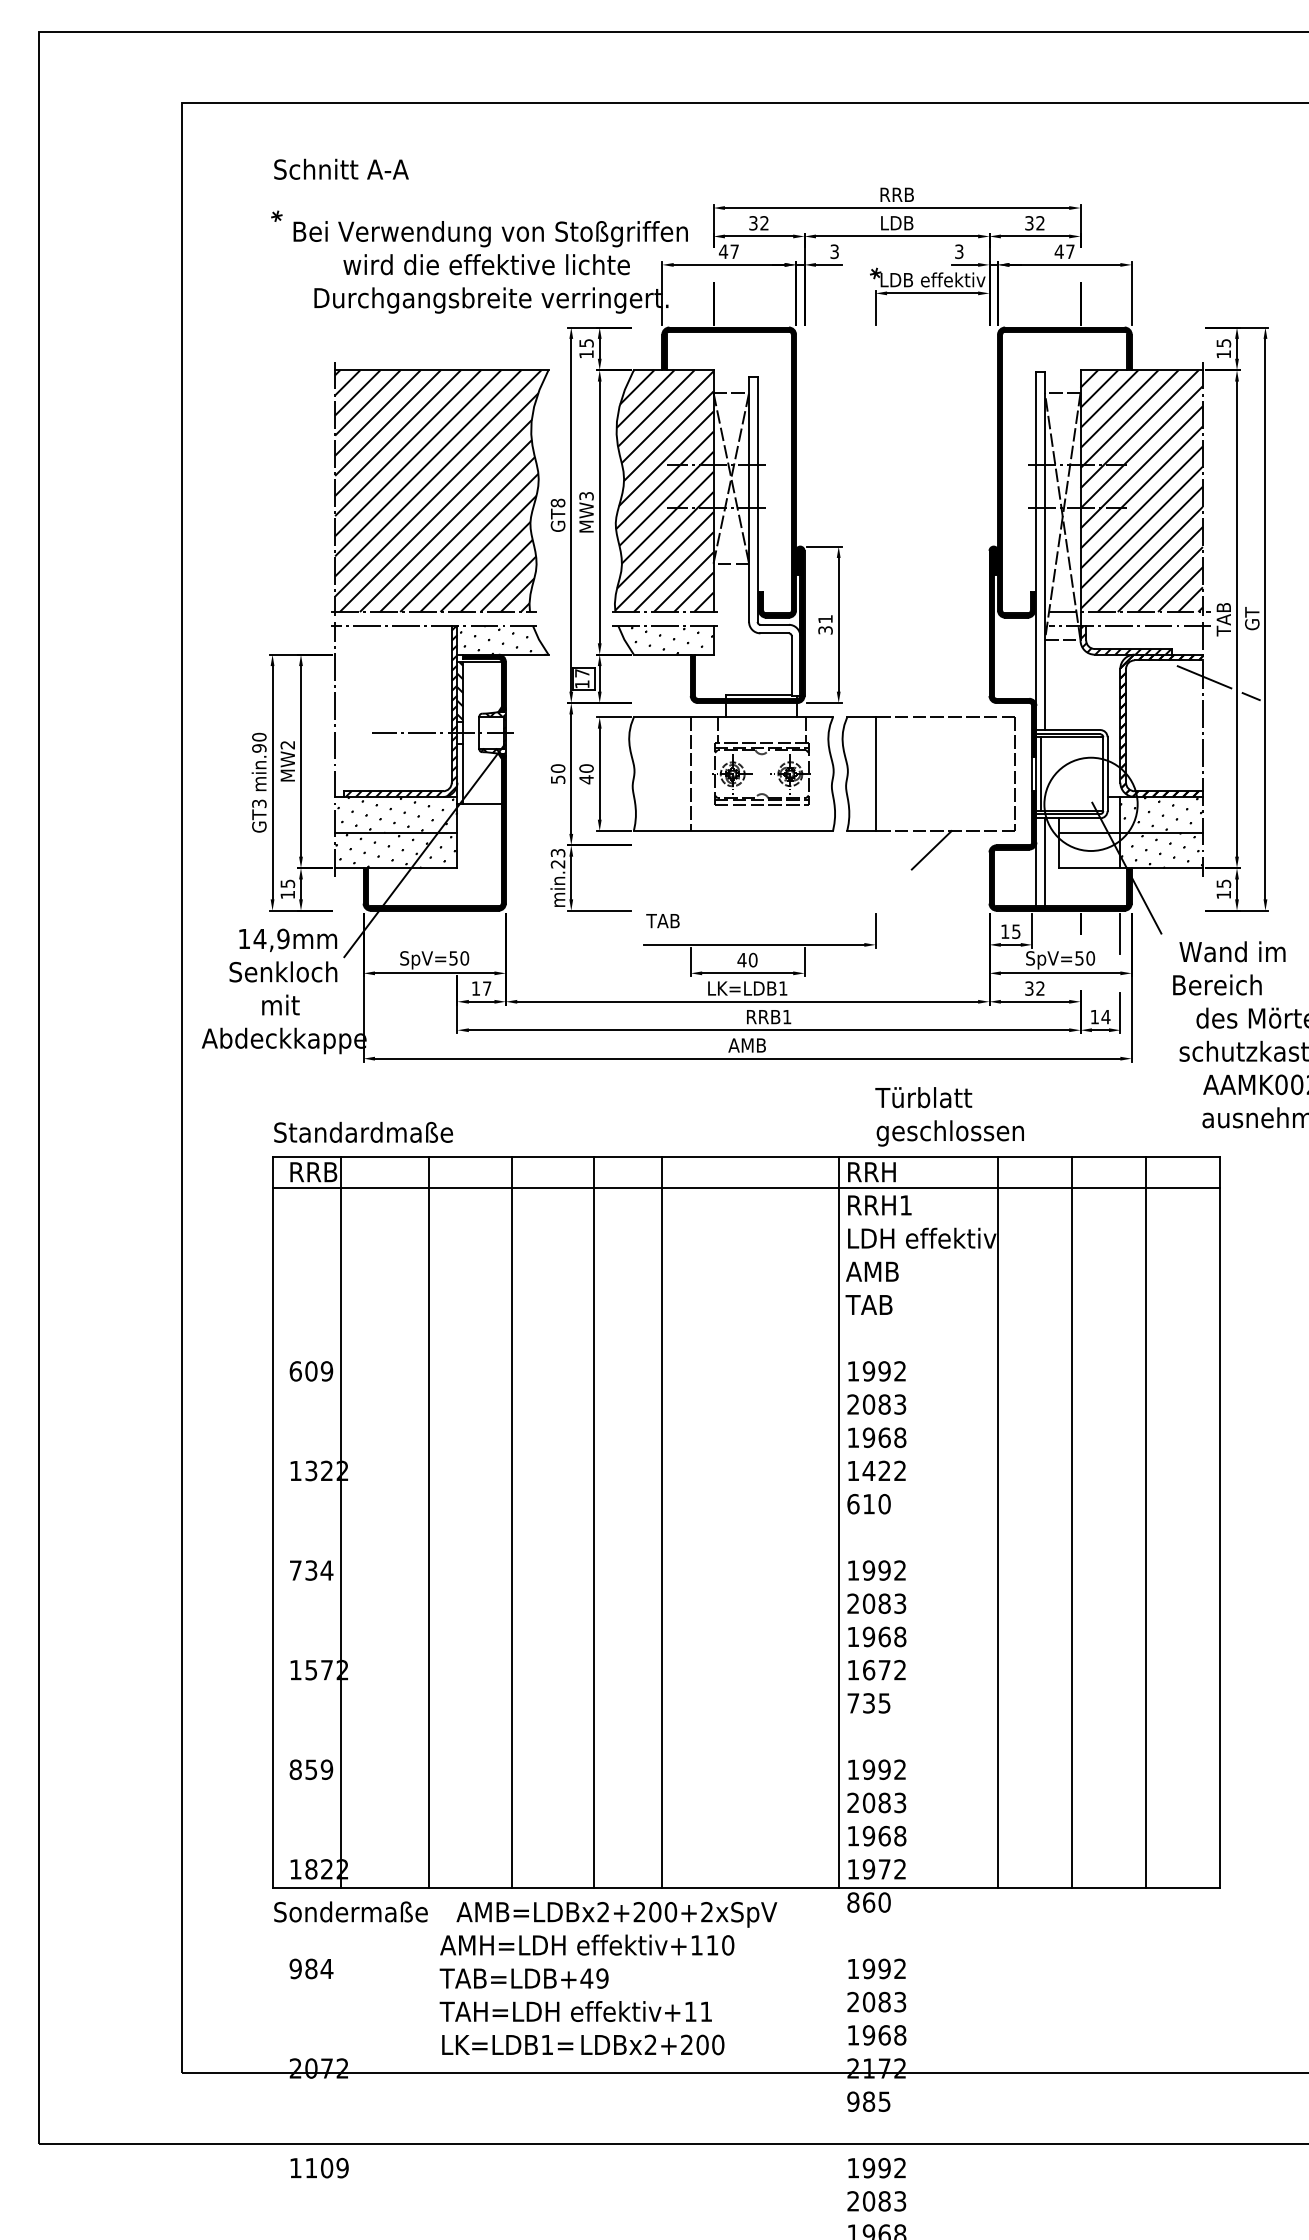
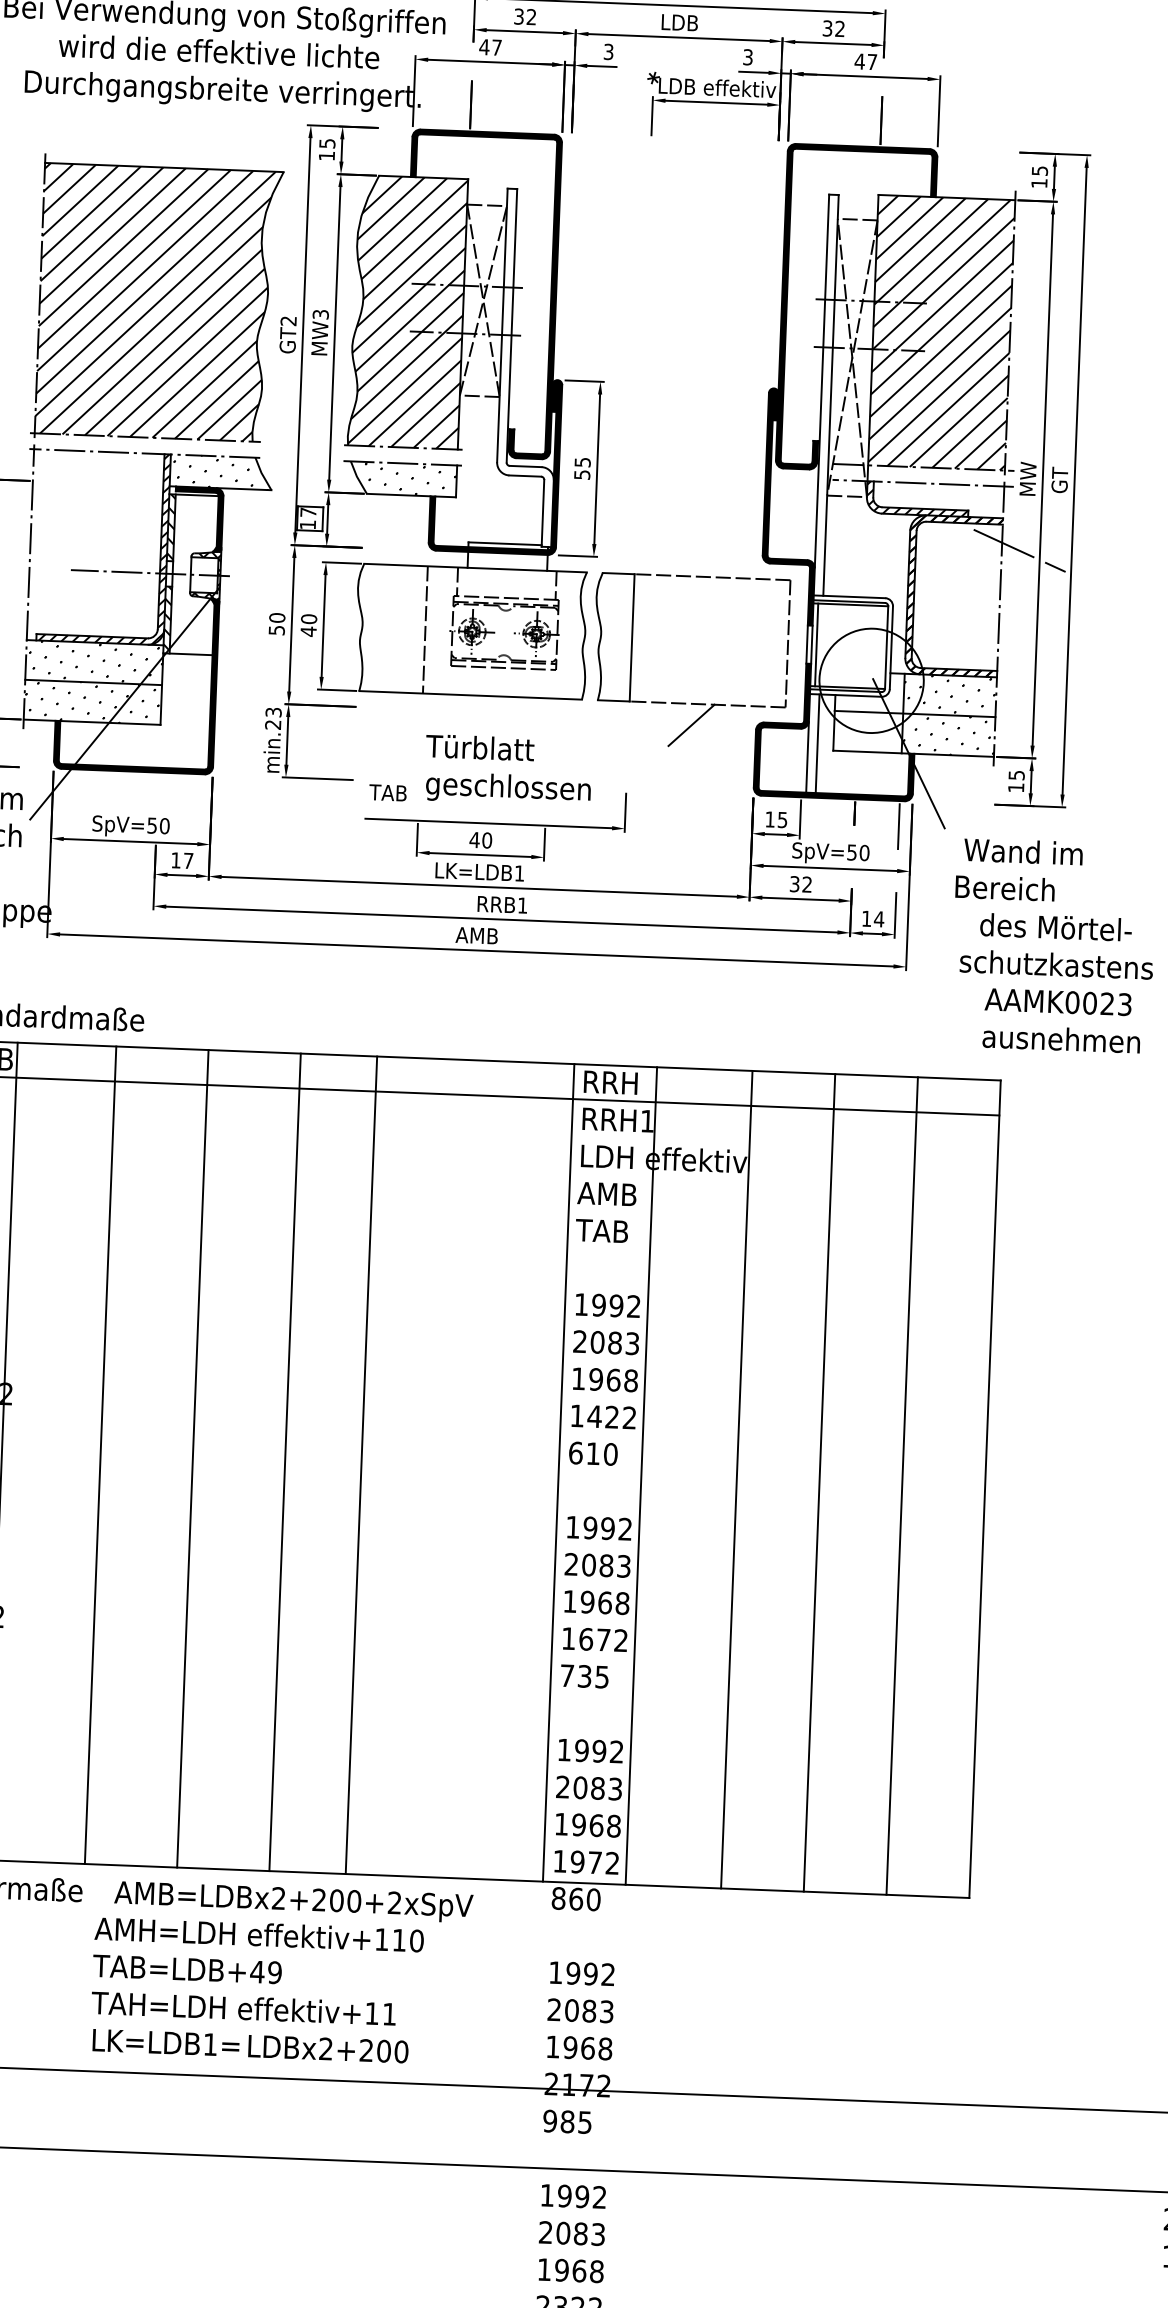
text: (557, 502) -> (288, 320), GT8 -> GT2
text: (1223, 619) -> (1027, 479), TAB -> MW
text: (825, 624) -> (582, 468), 31 -> 55
hatch: (460, 772) -> (168, 618), added
text: (949, 1116) -> (508, 770), moved
line: (912, 1522) -> (641, 1476), added

